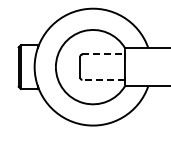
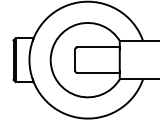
line: (104, 54) -> (99, 47), dashed -> solid
line: (103, 79) -> (98, 72), dashed -> solid

